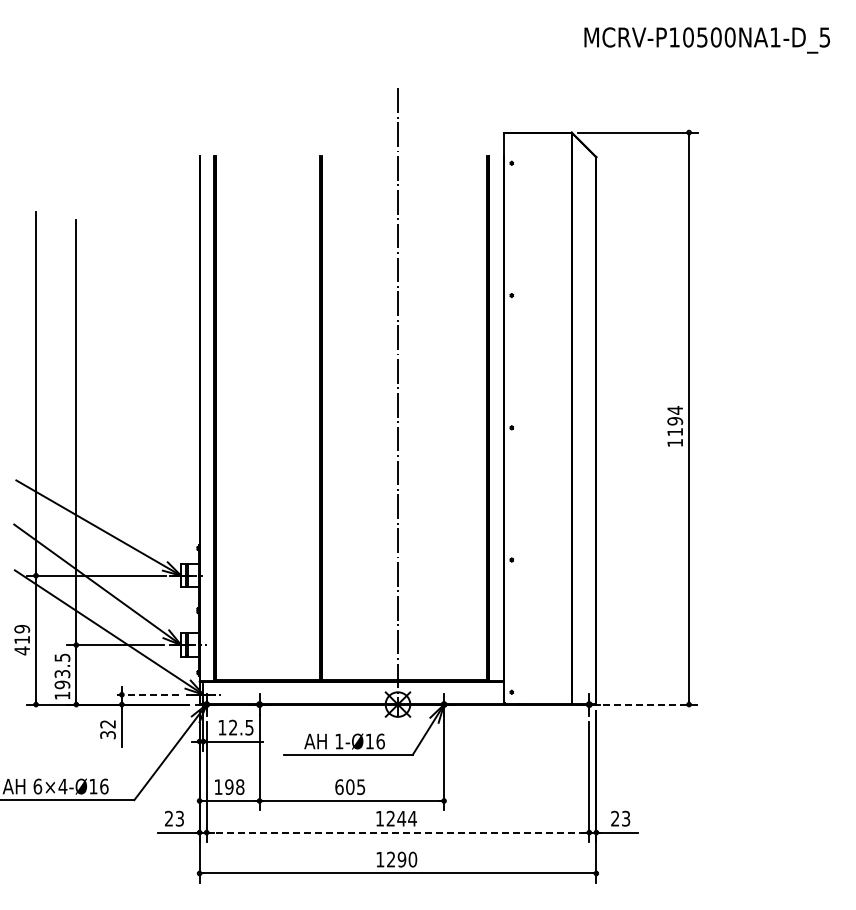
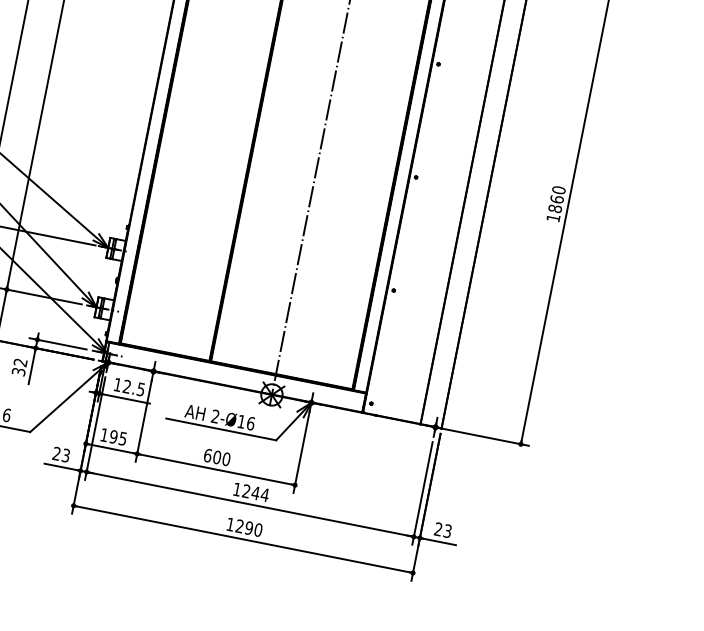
text: (675, 421) -> (557, 199), 1194 -> 1860
line: (145, 694) -> (57, 343), dashed -> solid
line: (650, 704) -> (487, 437), dashed -> solid
text: (339, 741) -> (215, 416), 1-Ø16 -> 2-Ø16
text: (240, 786) -> (123, 438), 198 -> 195
text: (361, 786) -> (226, 458), 605 -> 600
line: (397, 832) -> (249, 504), dashed -> solid

